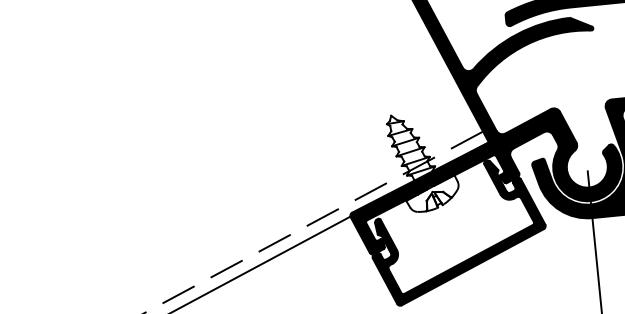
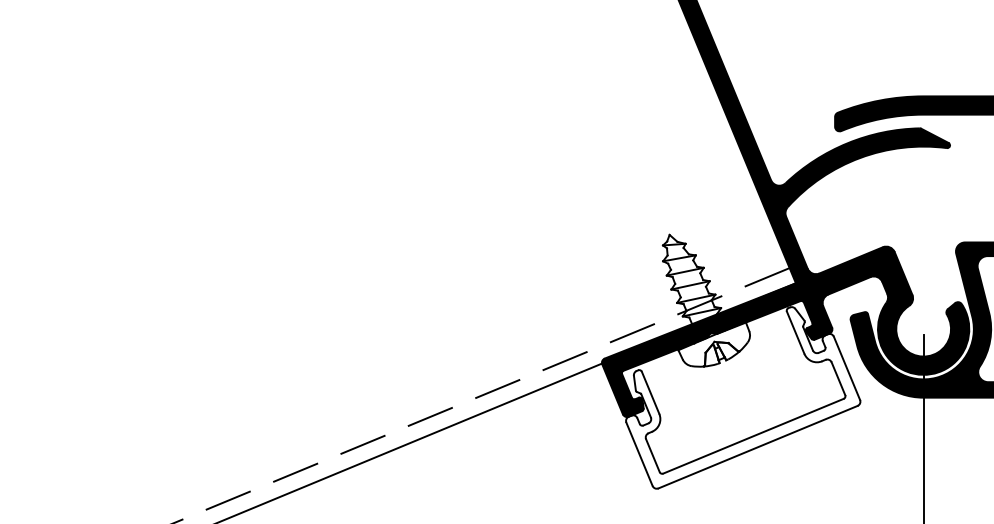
fill: (458, 231) -> (743, 397), removed

